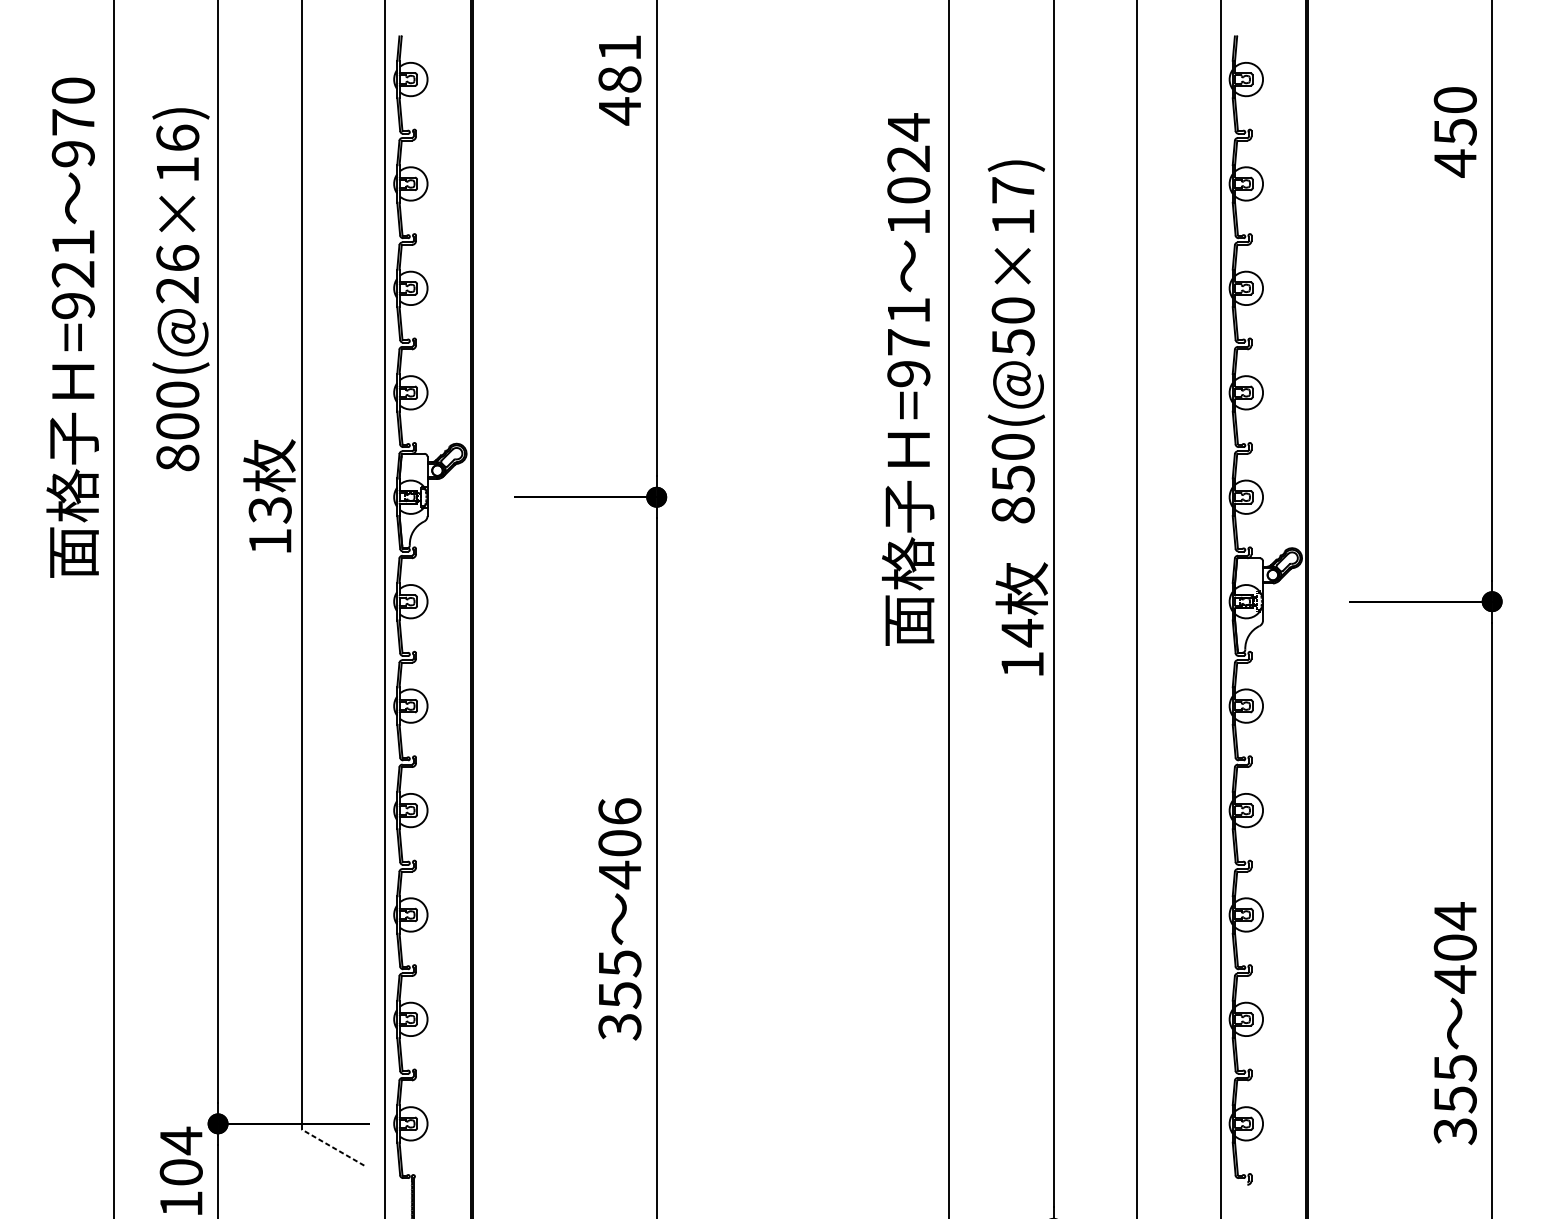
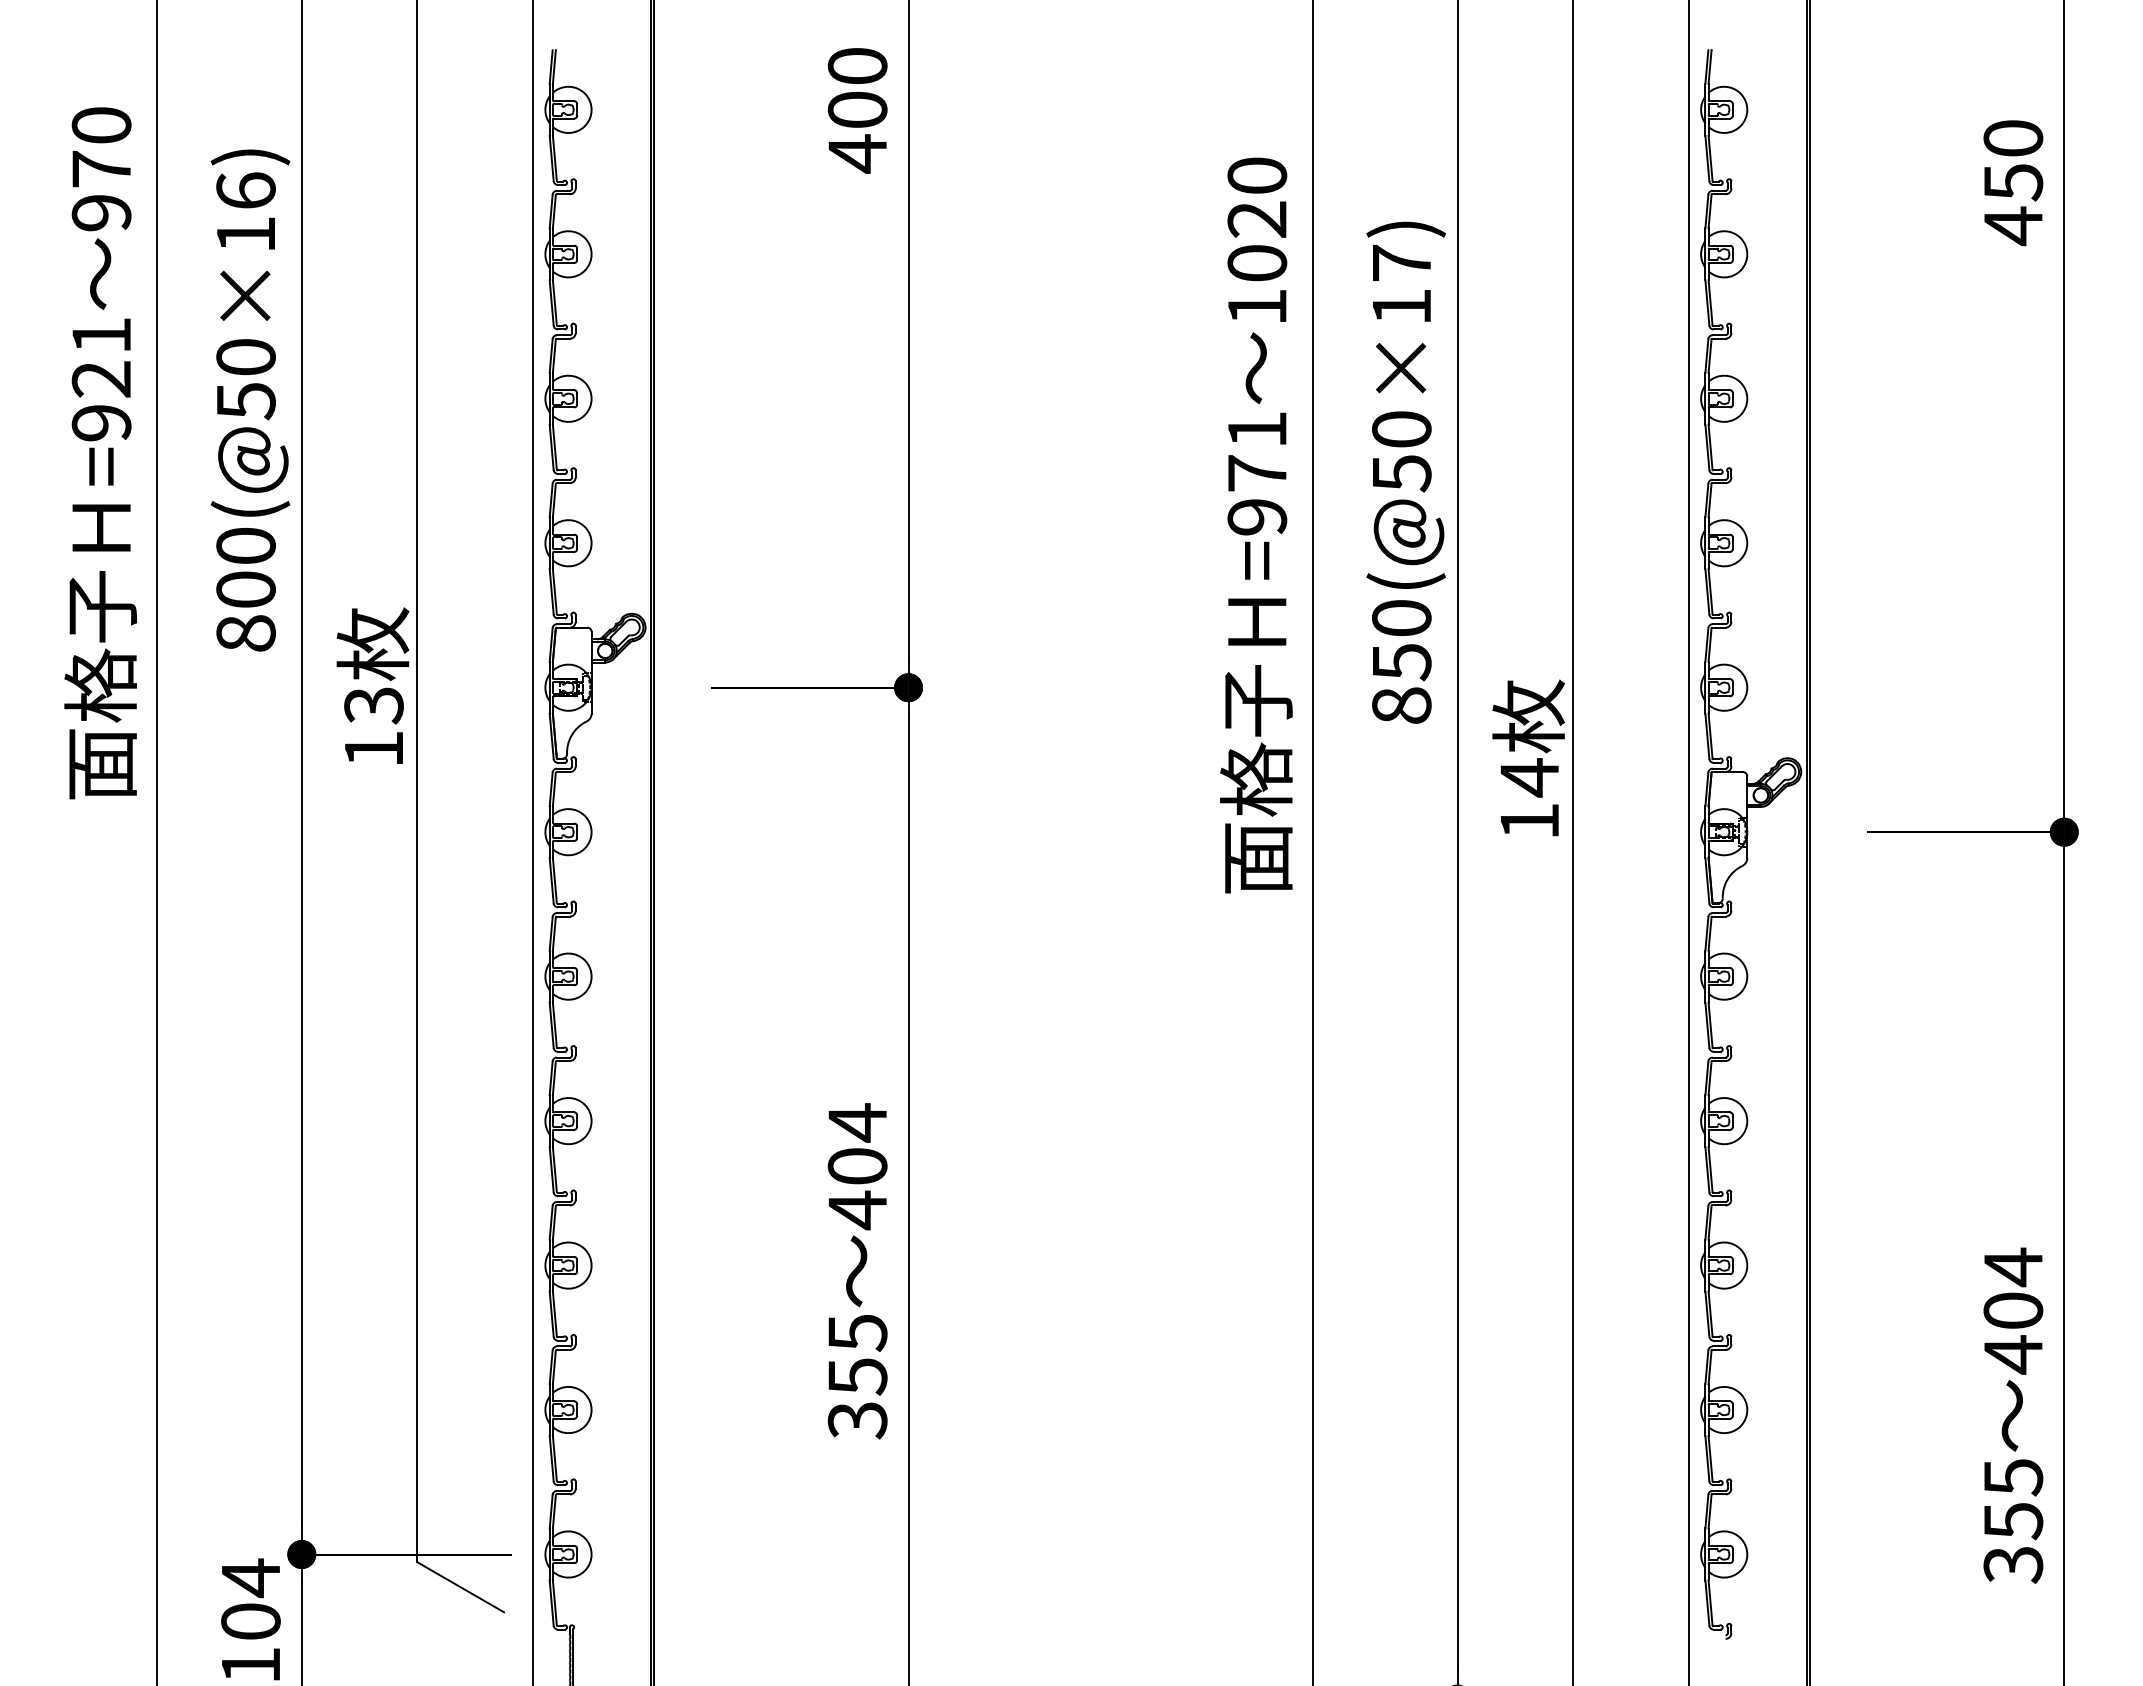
text: (619, 64) -> (857, 88), 481 -> 400
text: (908, 126) -> (1257, 175), 1024 -> 1020
text: (177, 274) -> (245, 379), 800(@26×16) -> 800(@50×16)
text: (1021, 618) -> (1528, 757), moved
text: (619, 811) -> (857, 1122), 406 -> 404
line: (332, 1147) -> (460, 1587), dashed -> solid

